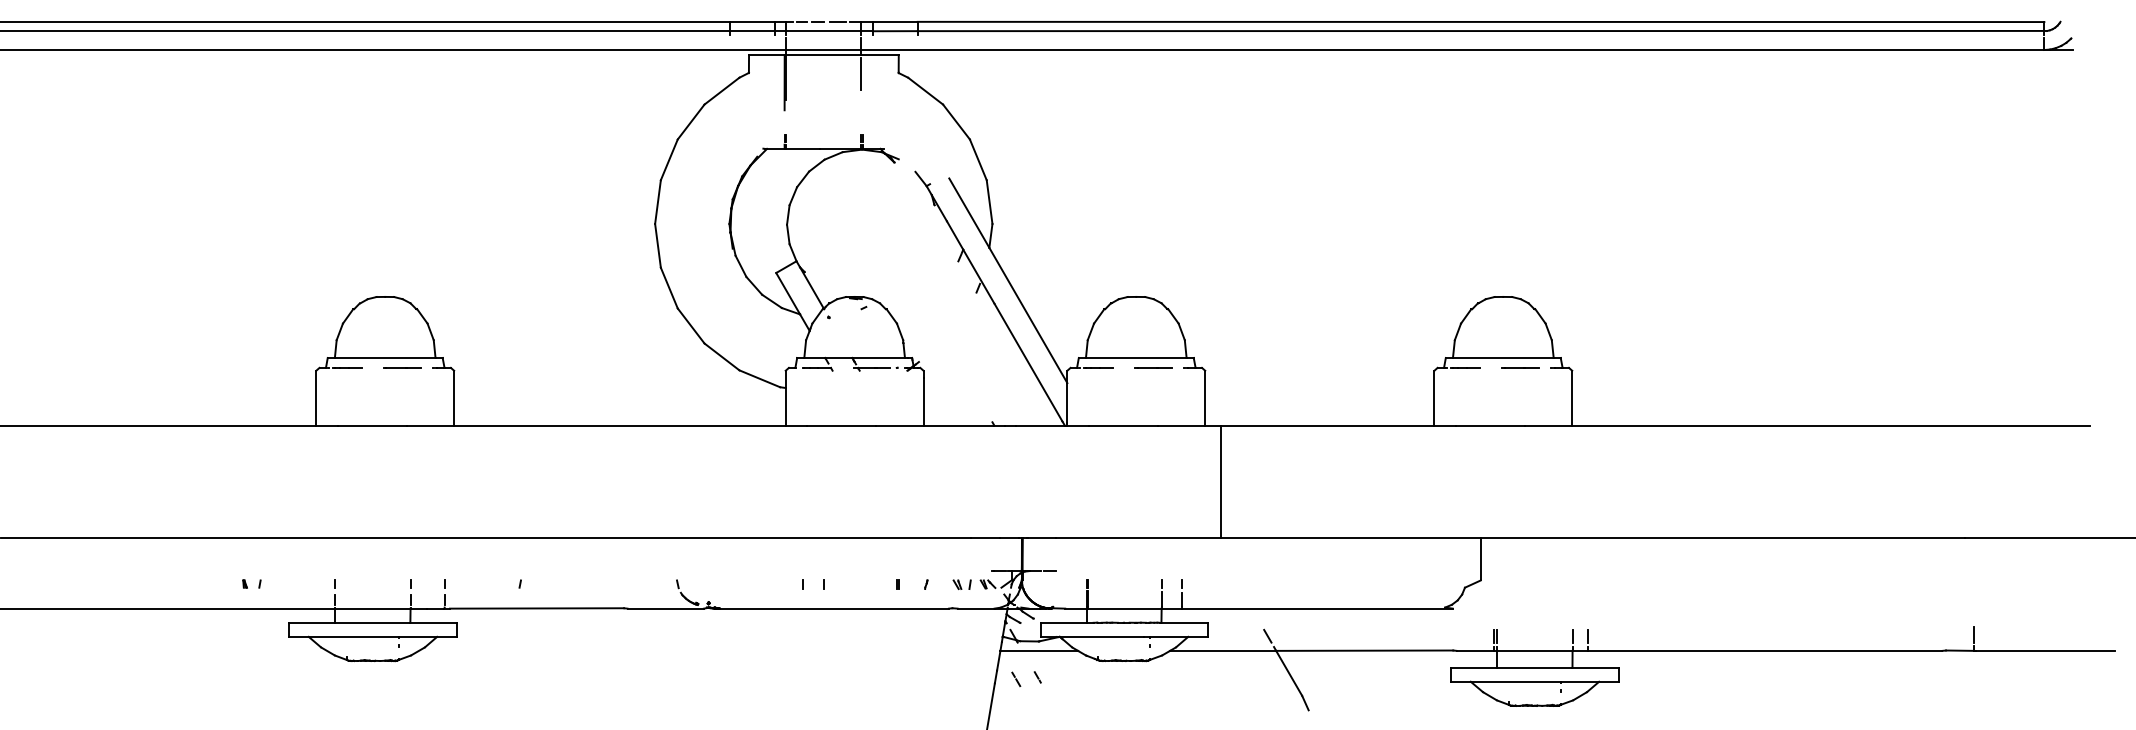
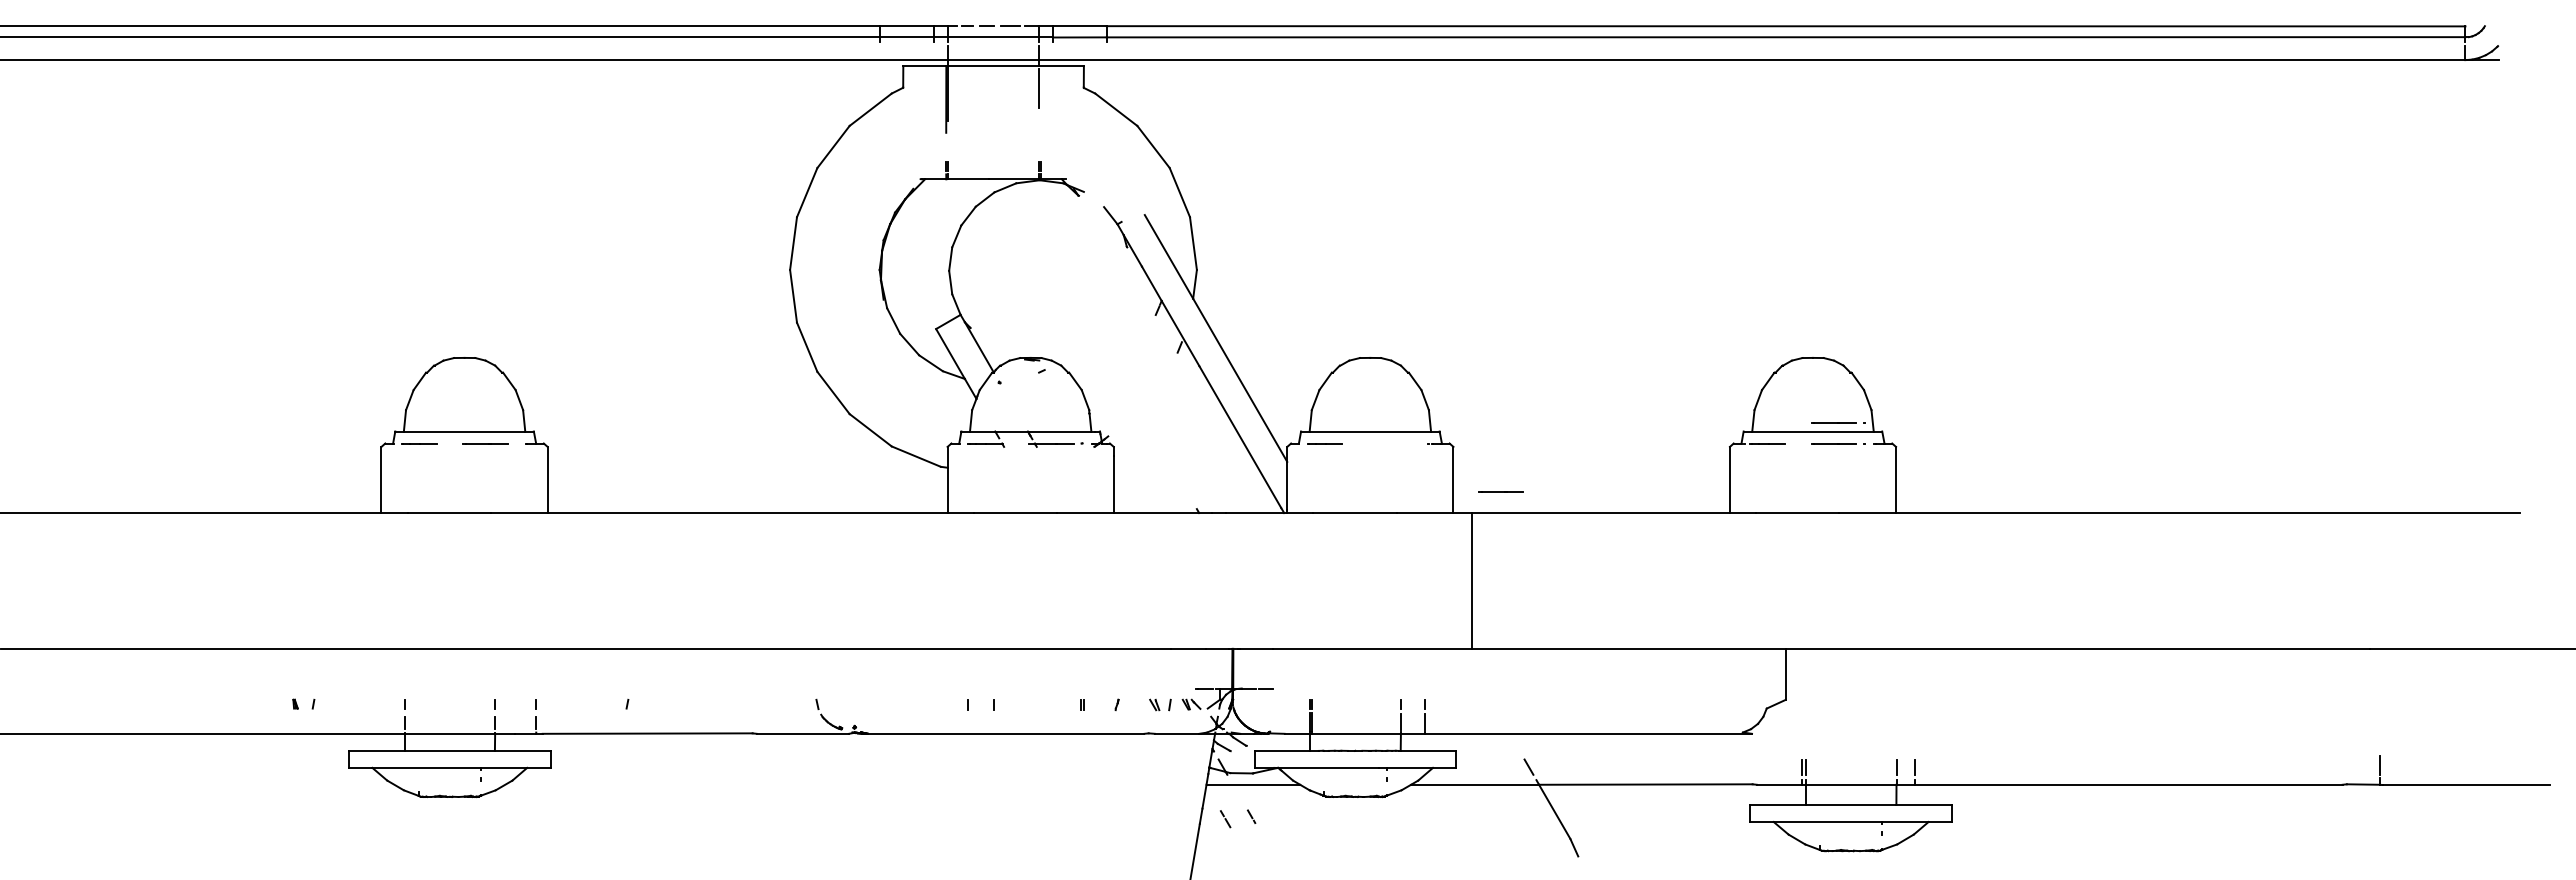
line: (1524, 350) -> (1838, 422), added
line: (1152, 367) -> (1500, 491), moved

